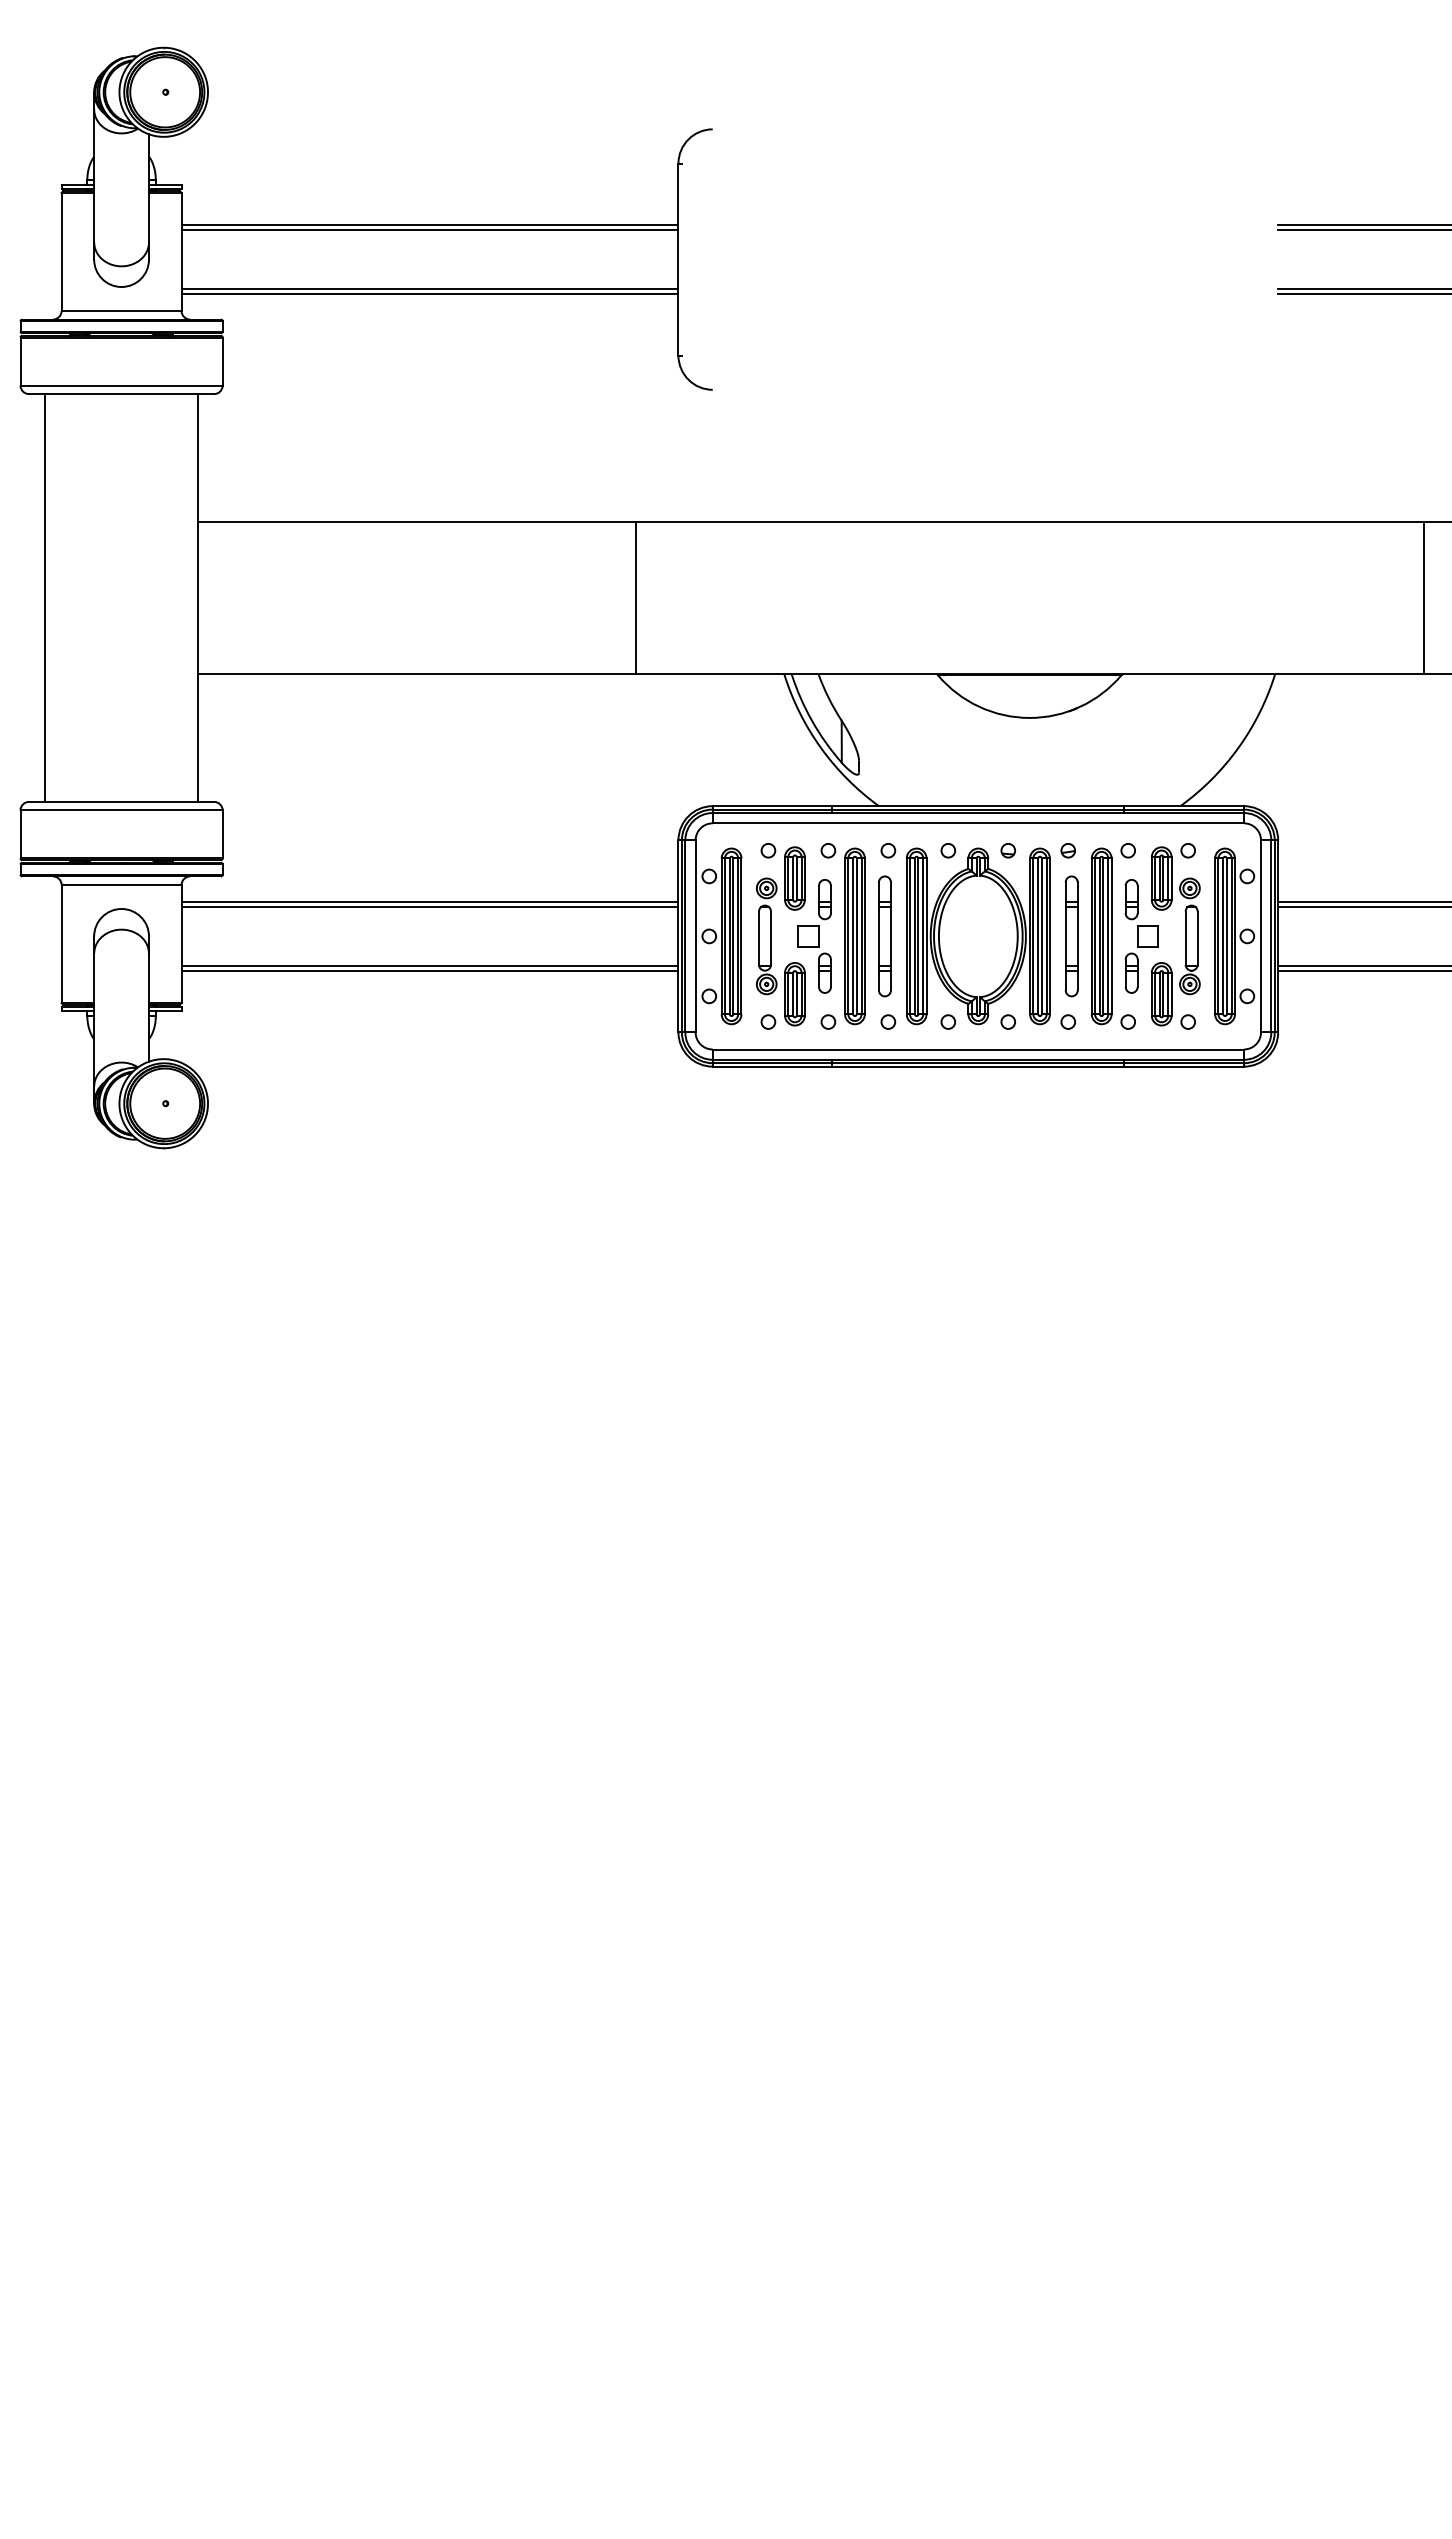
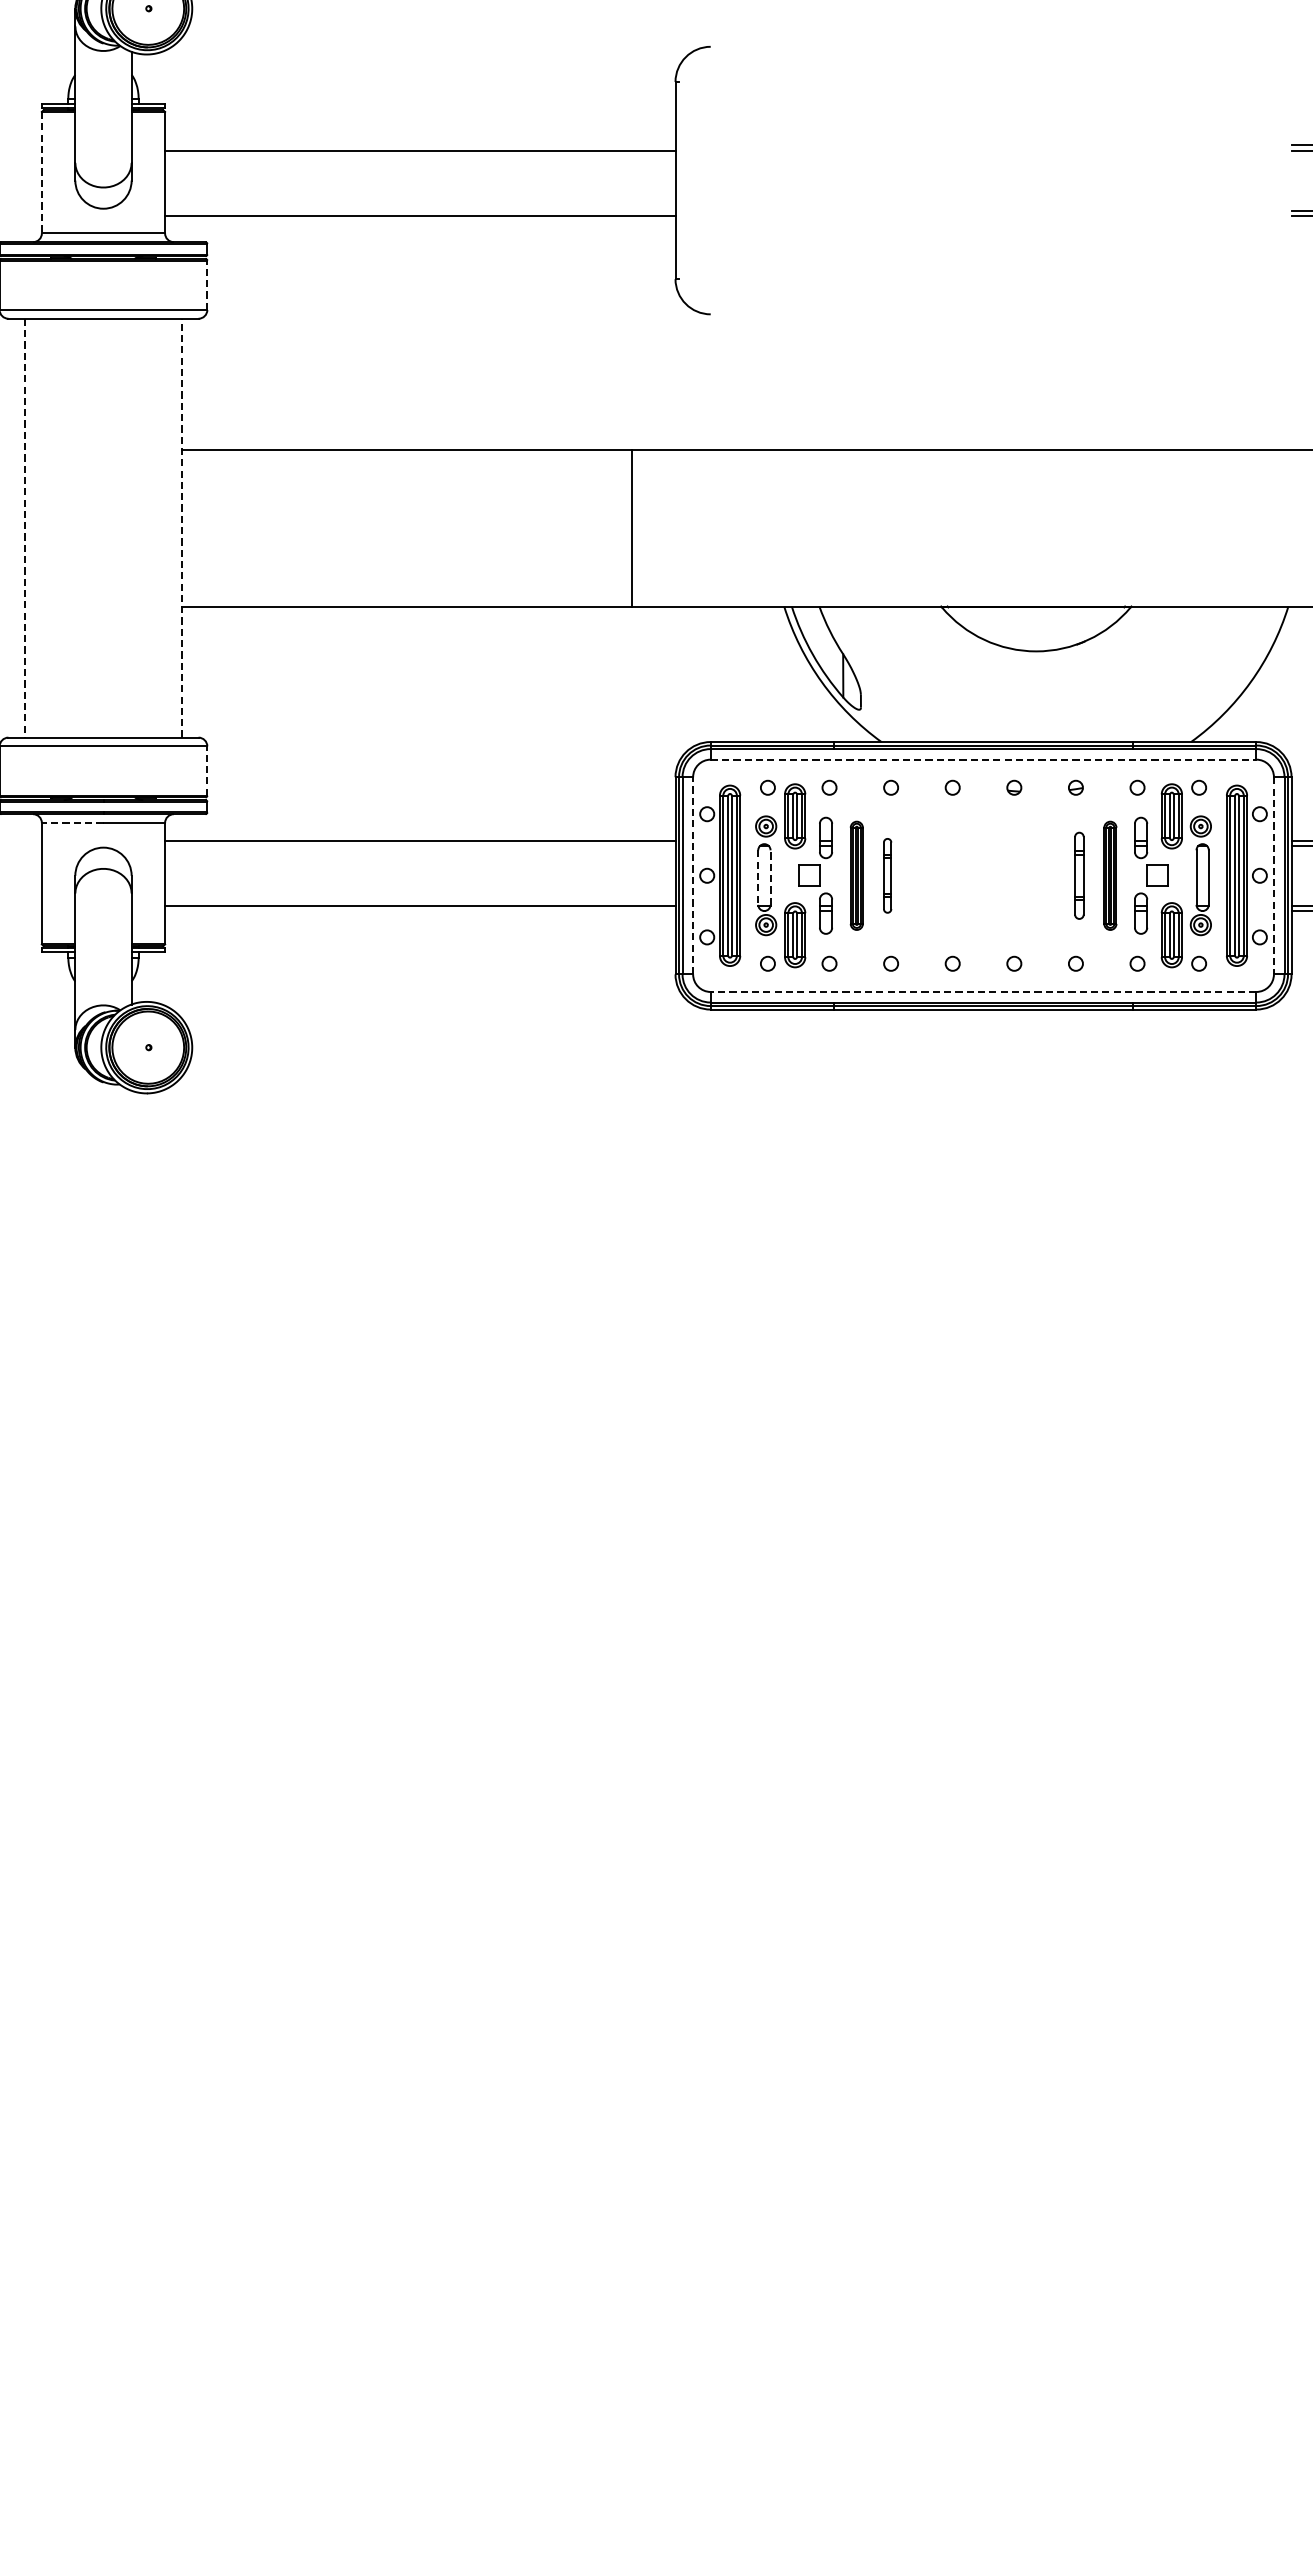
line: (429, 225) -> (419, 145), removed
line: (61, 252) -> (41, 173), solid -> dashed
line: (429, 288) -> (419, 210), removed
line: (222, 361) -> (207, 285), solid -> dashed
line: (45, 598) -> (25, 528), solid -> dashed
line: (197, 598) -> (181, 528), solid -> dashed
line: (978, 823) -> (983, 759), solid -> dashed
line: (222, 834) -> (207, 771), solid -> dashed
line: (91, 885) -> (72, 823), solid -> dashed
line: (429, 907) -> (419, 846), removed
line: (695, 936) -> (693, 875), solid -> dashed
part: (854, 936) -> (856, 875), size x0.6
part: (884, 936) -> (887, 875), size x0.6
part: (977, 936) -> (982, 875), removed
part: (1071, 936) -> (1079, 875), size x0.7
part: (1101, 936) -> (1110, 875), size x0.6
line: (1261, 936) -> (1274, 875), solid -> dashed
line: (759, 938) -> (758, 877), solid -> dashed
line: (771, 938) -> (771, 877), solid -> dashed
line: (429, 970) -> (419, 910), removed
line: (978, 1049) -> (983, 991), solid -> dashed

